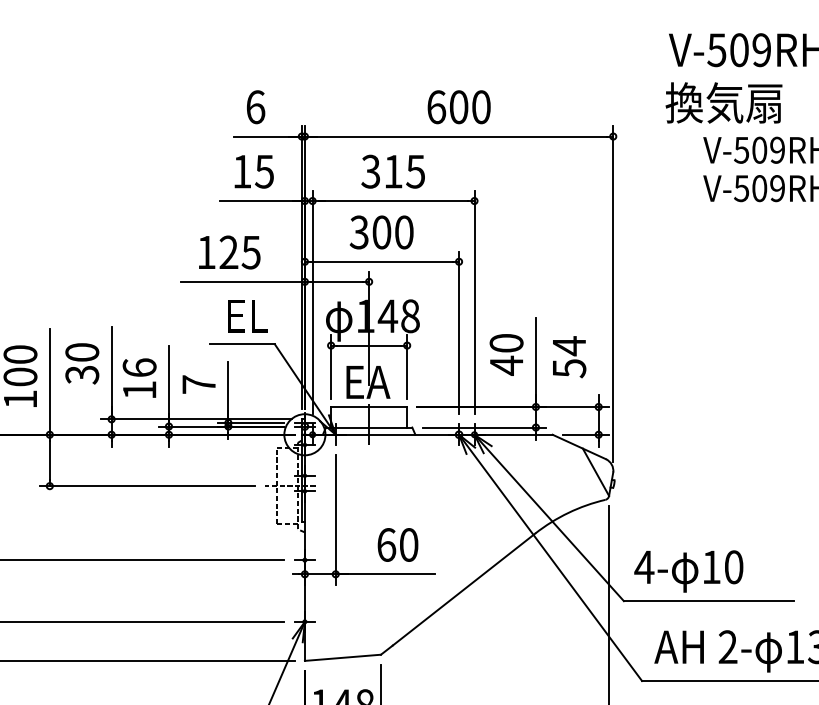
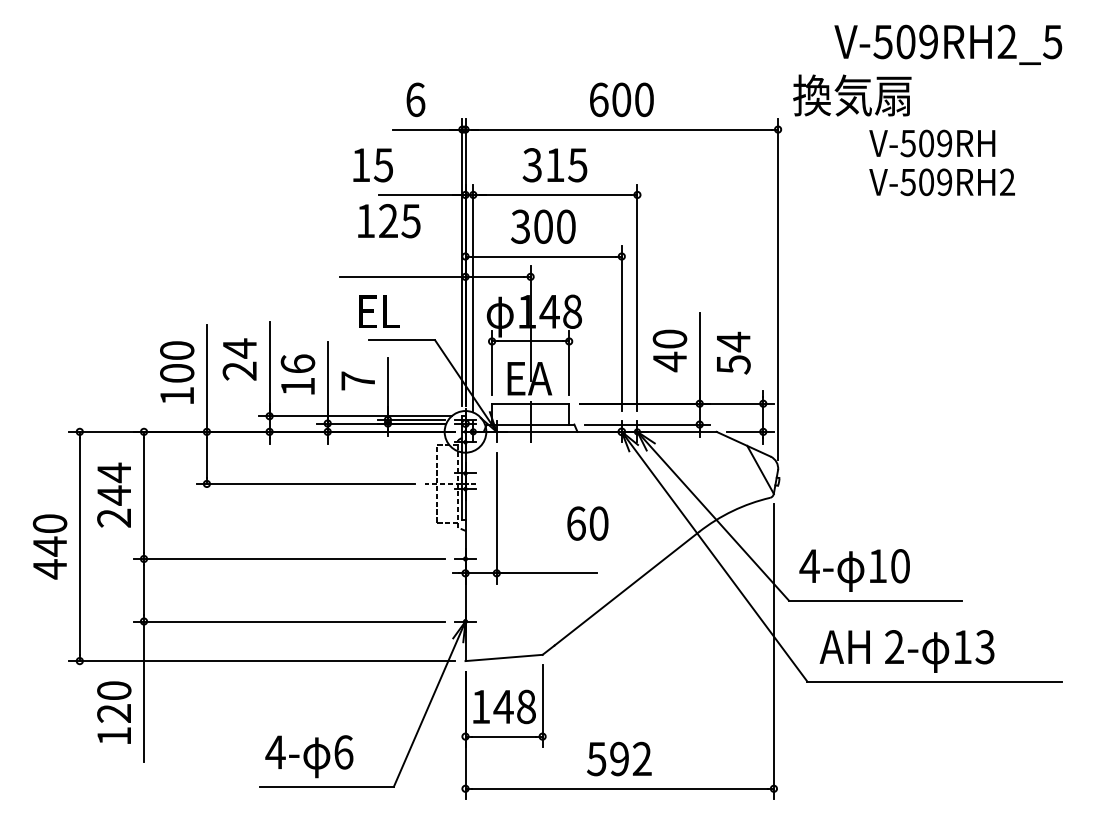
text: (724, 102) -> (852, 95), moved
text: (253, 171) -> (372, 165), moved
text: (229, 252) -> (389, 221), moved
text: (247, 316) -> (379, 311), moved
text: (81, 363) -> (239, 359), 30 -> 24
text: (397, 544) -> (587, 523), moved

